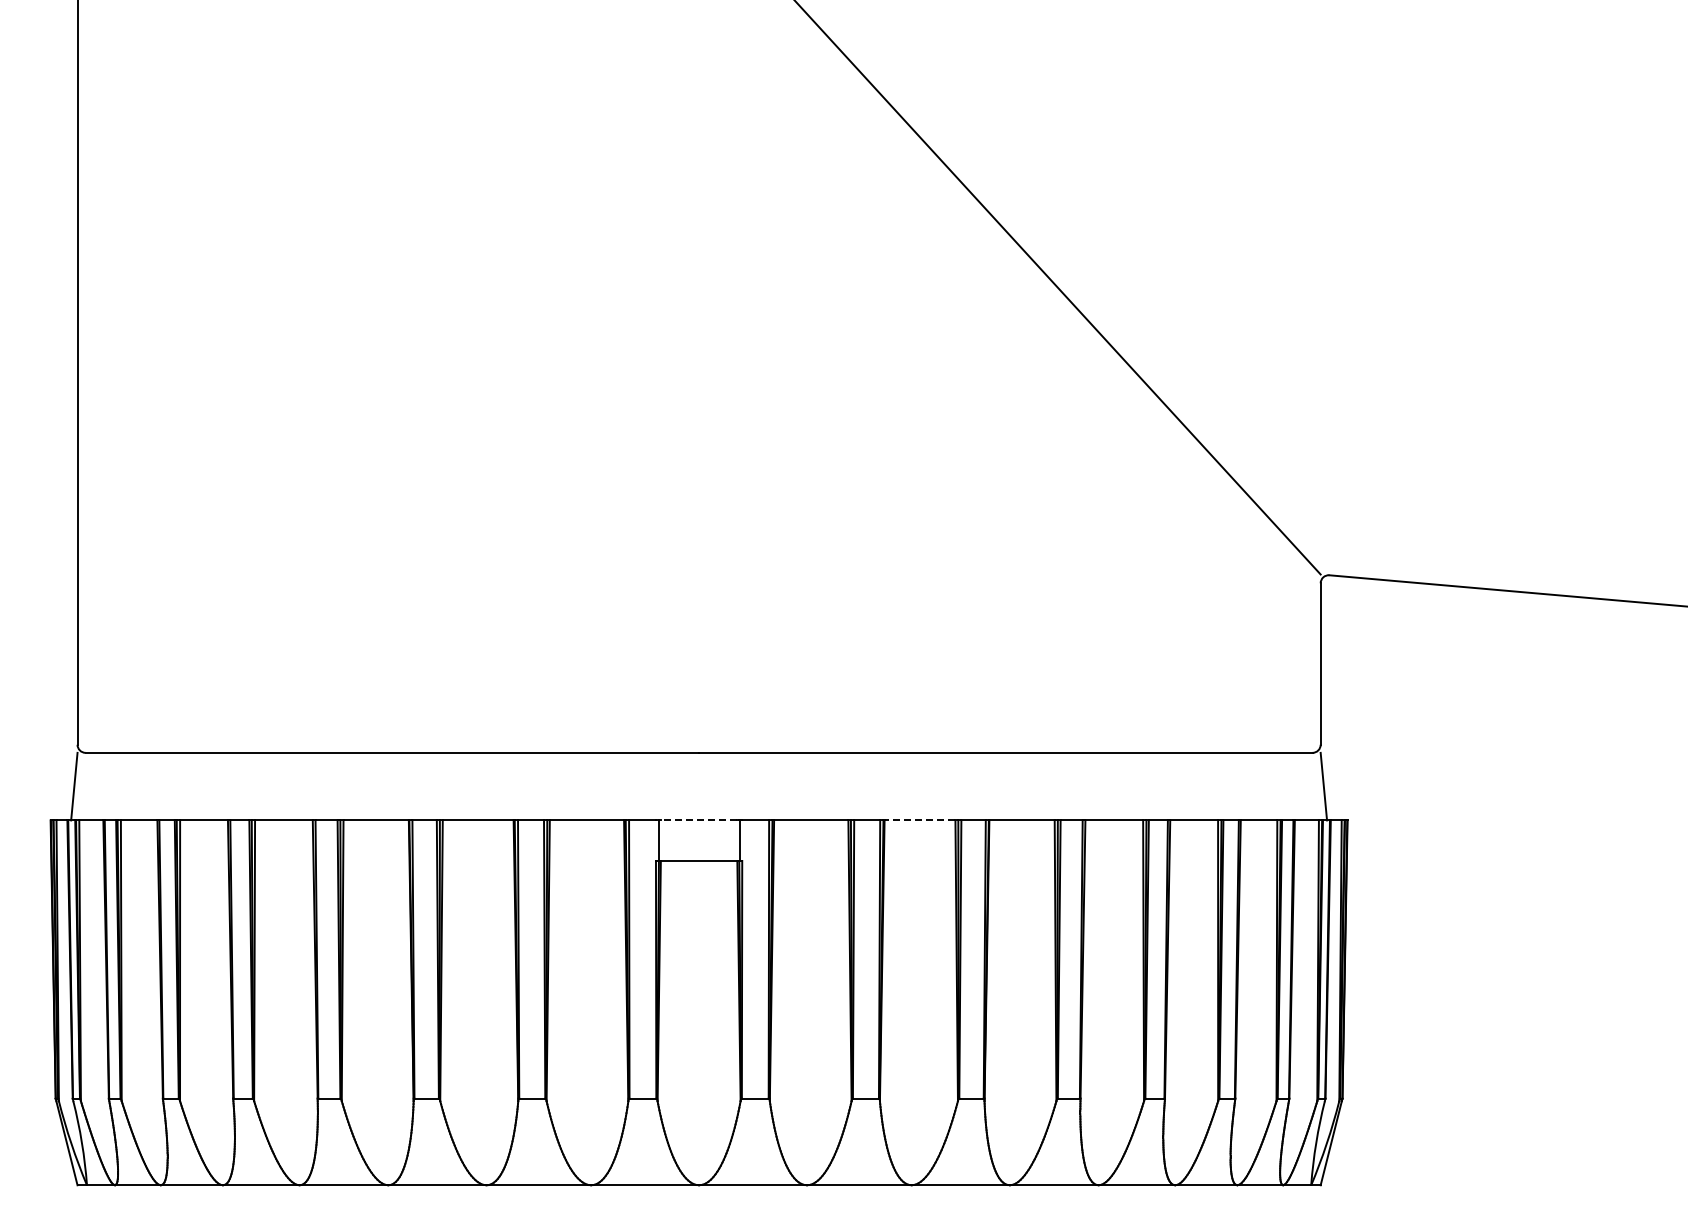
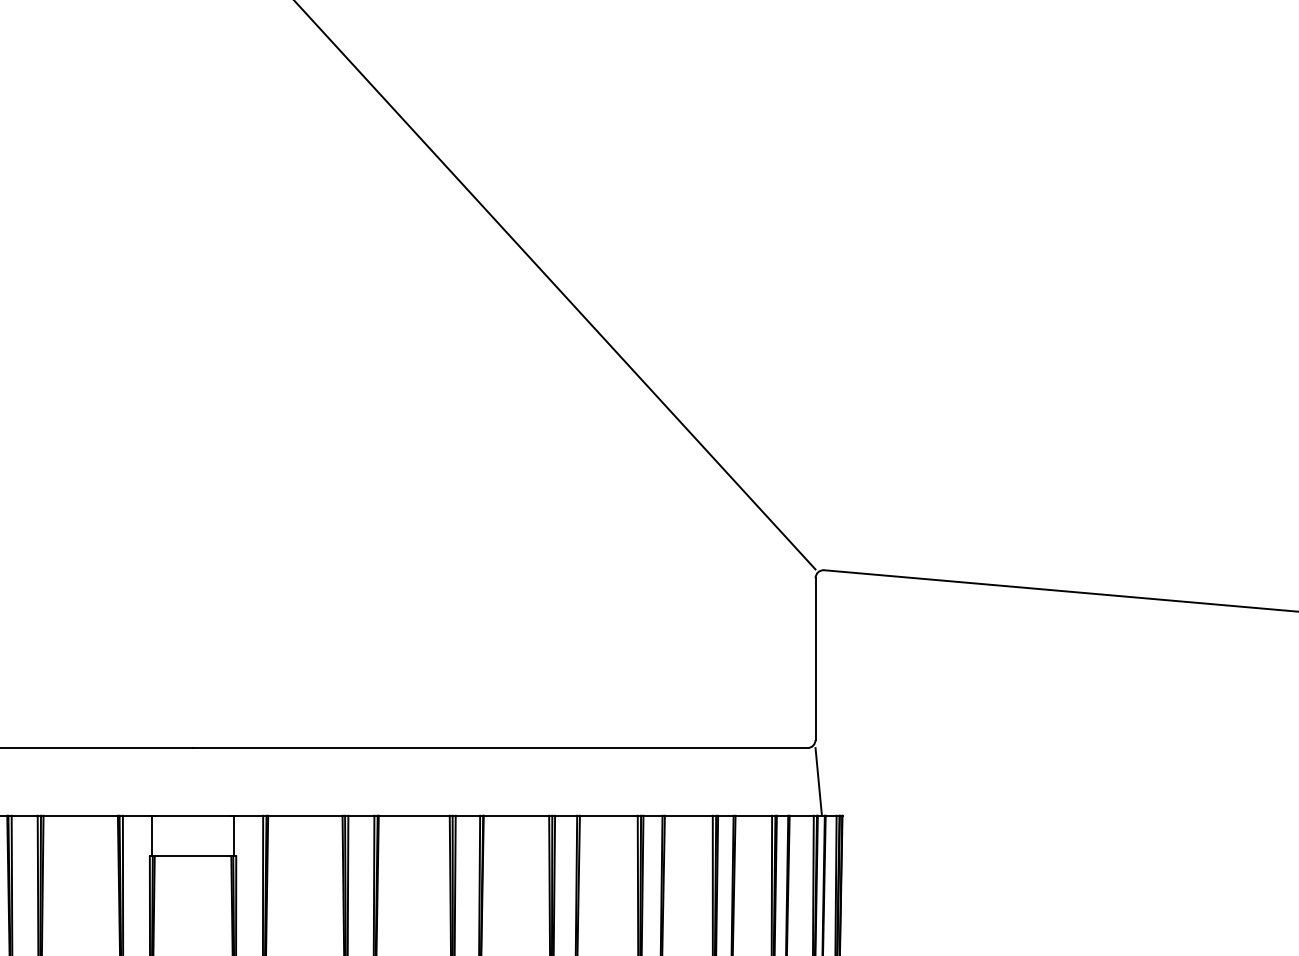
line: (699, 820) -> (193, 815), dashed -> solid
line: (919, 820) -> (413, 815), dashed -> solid

